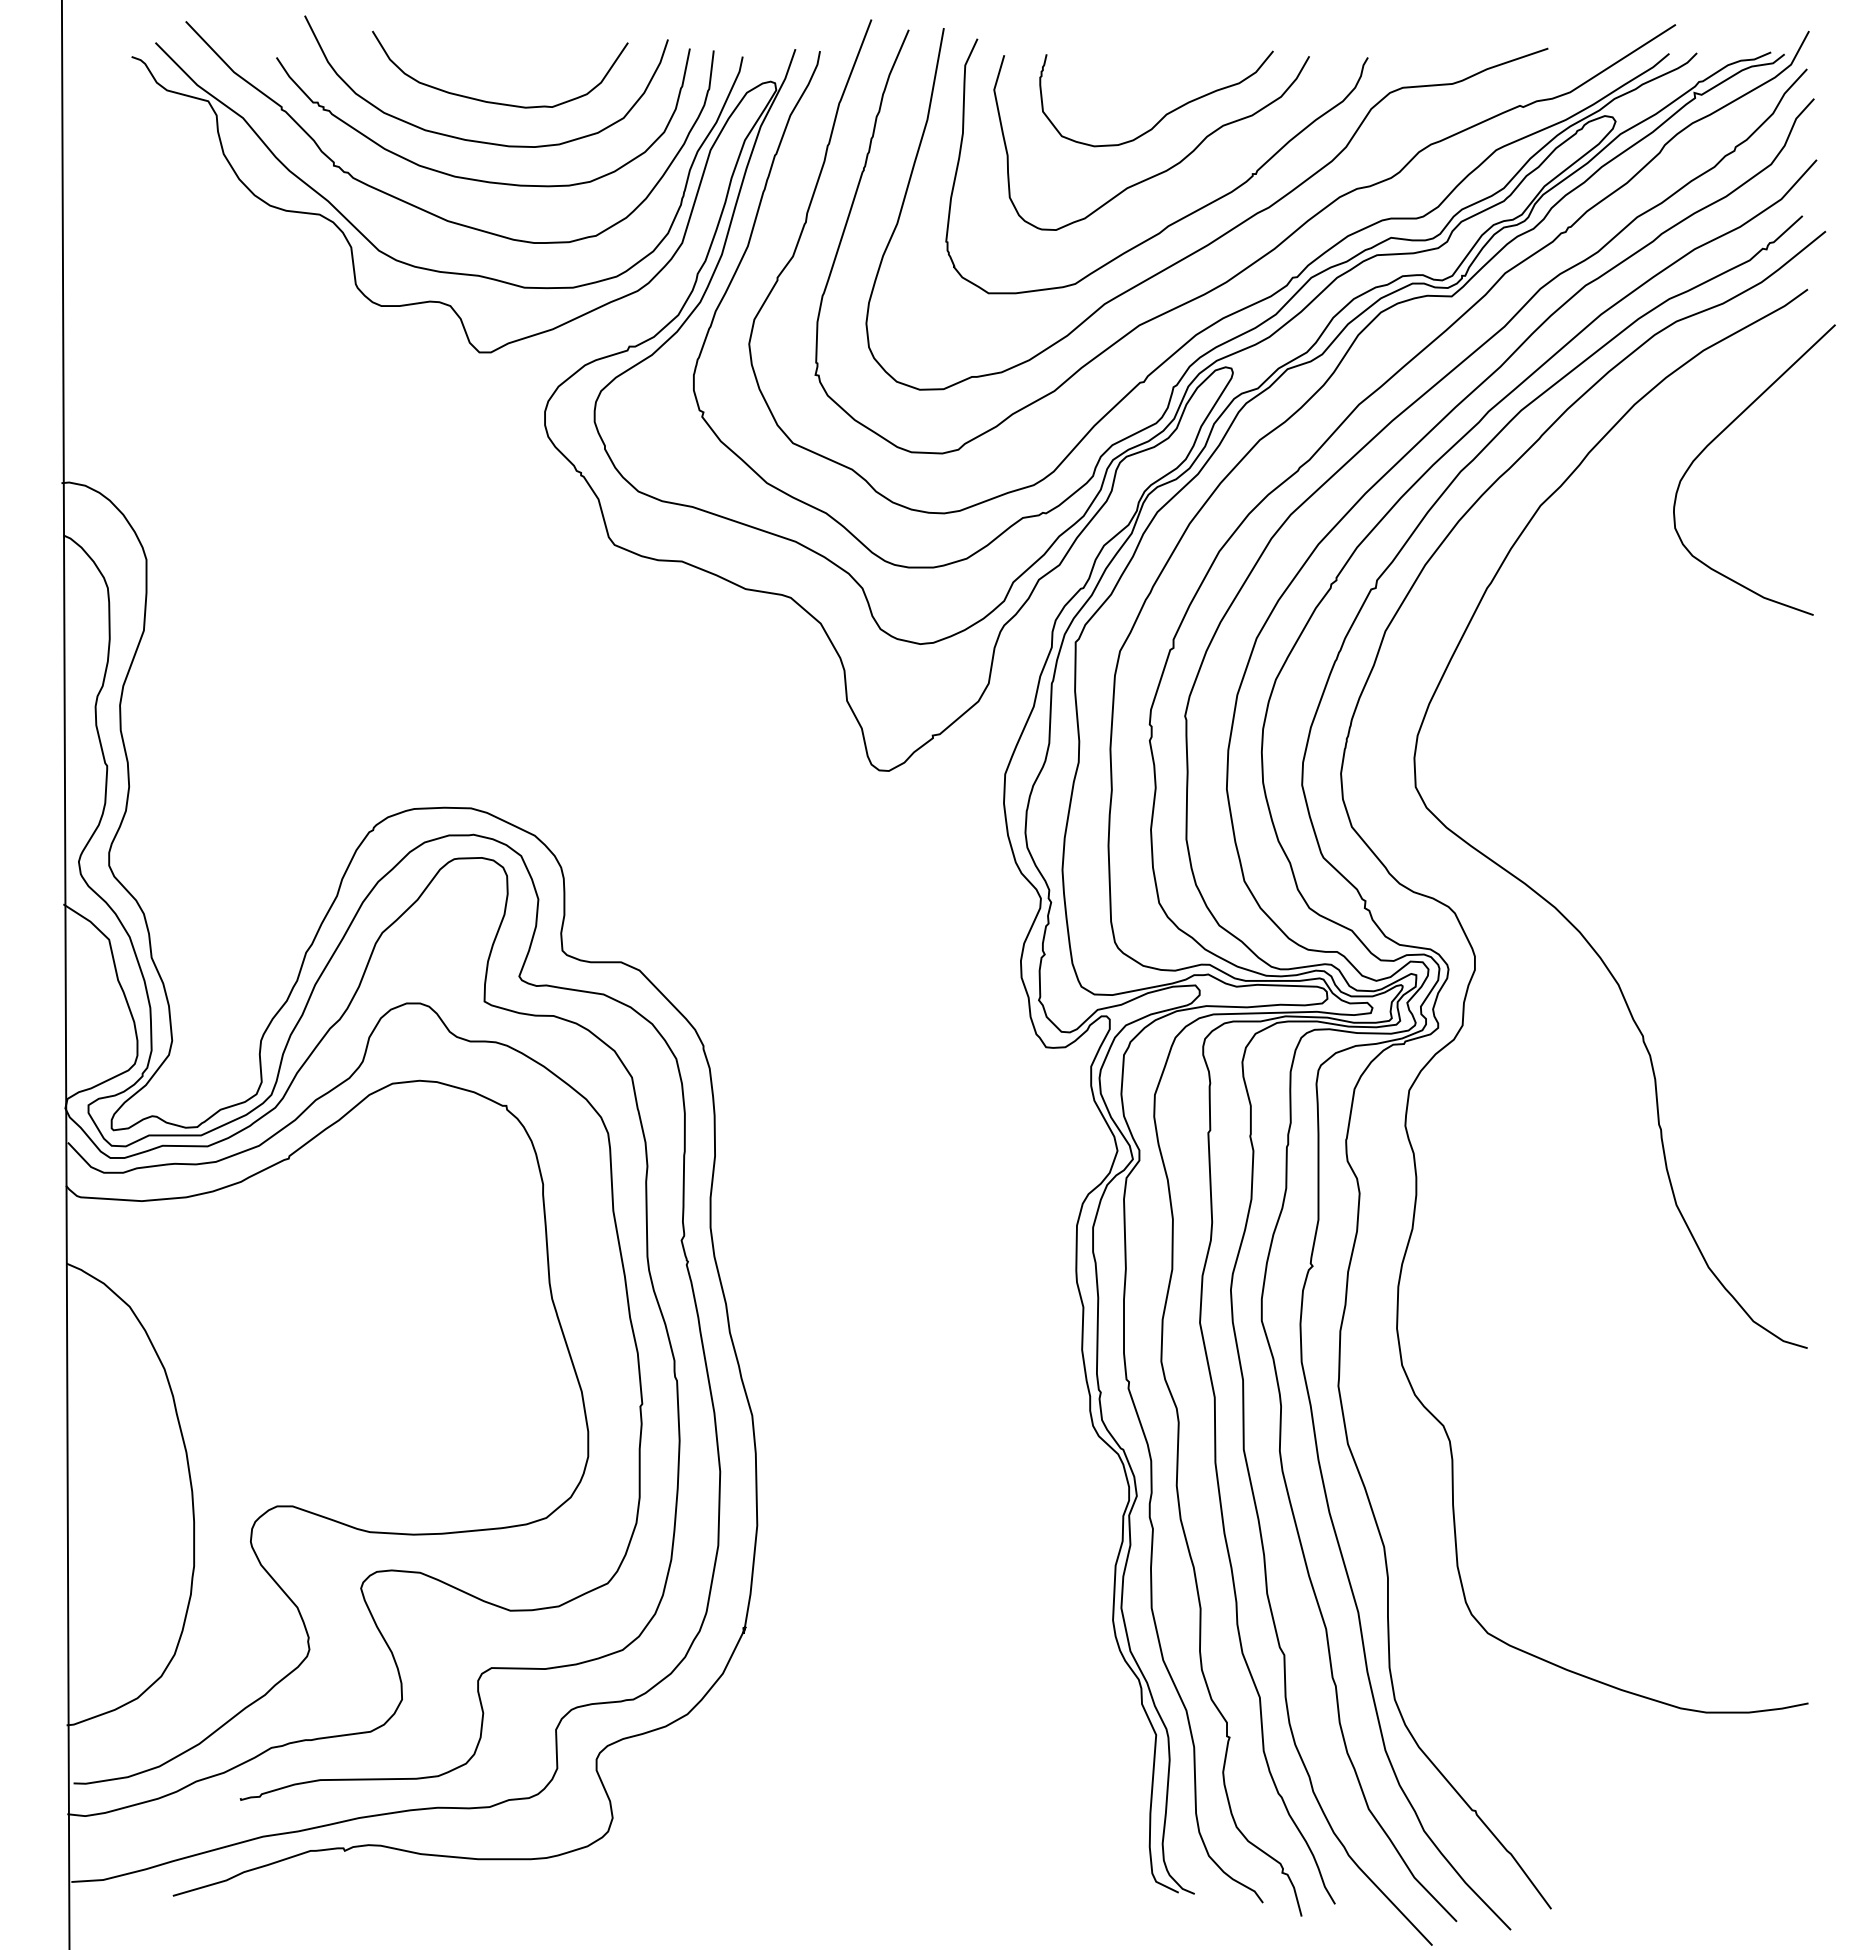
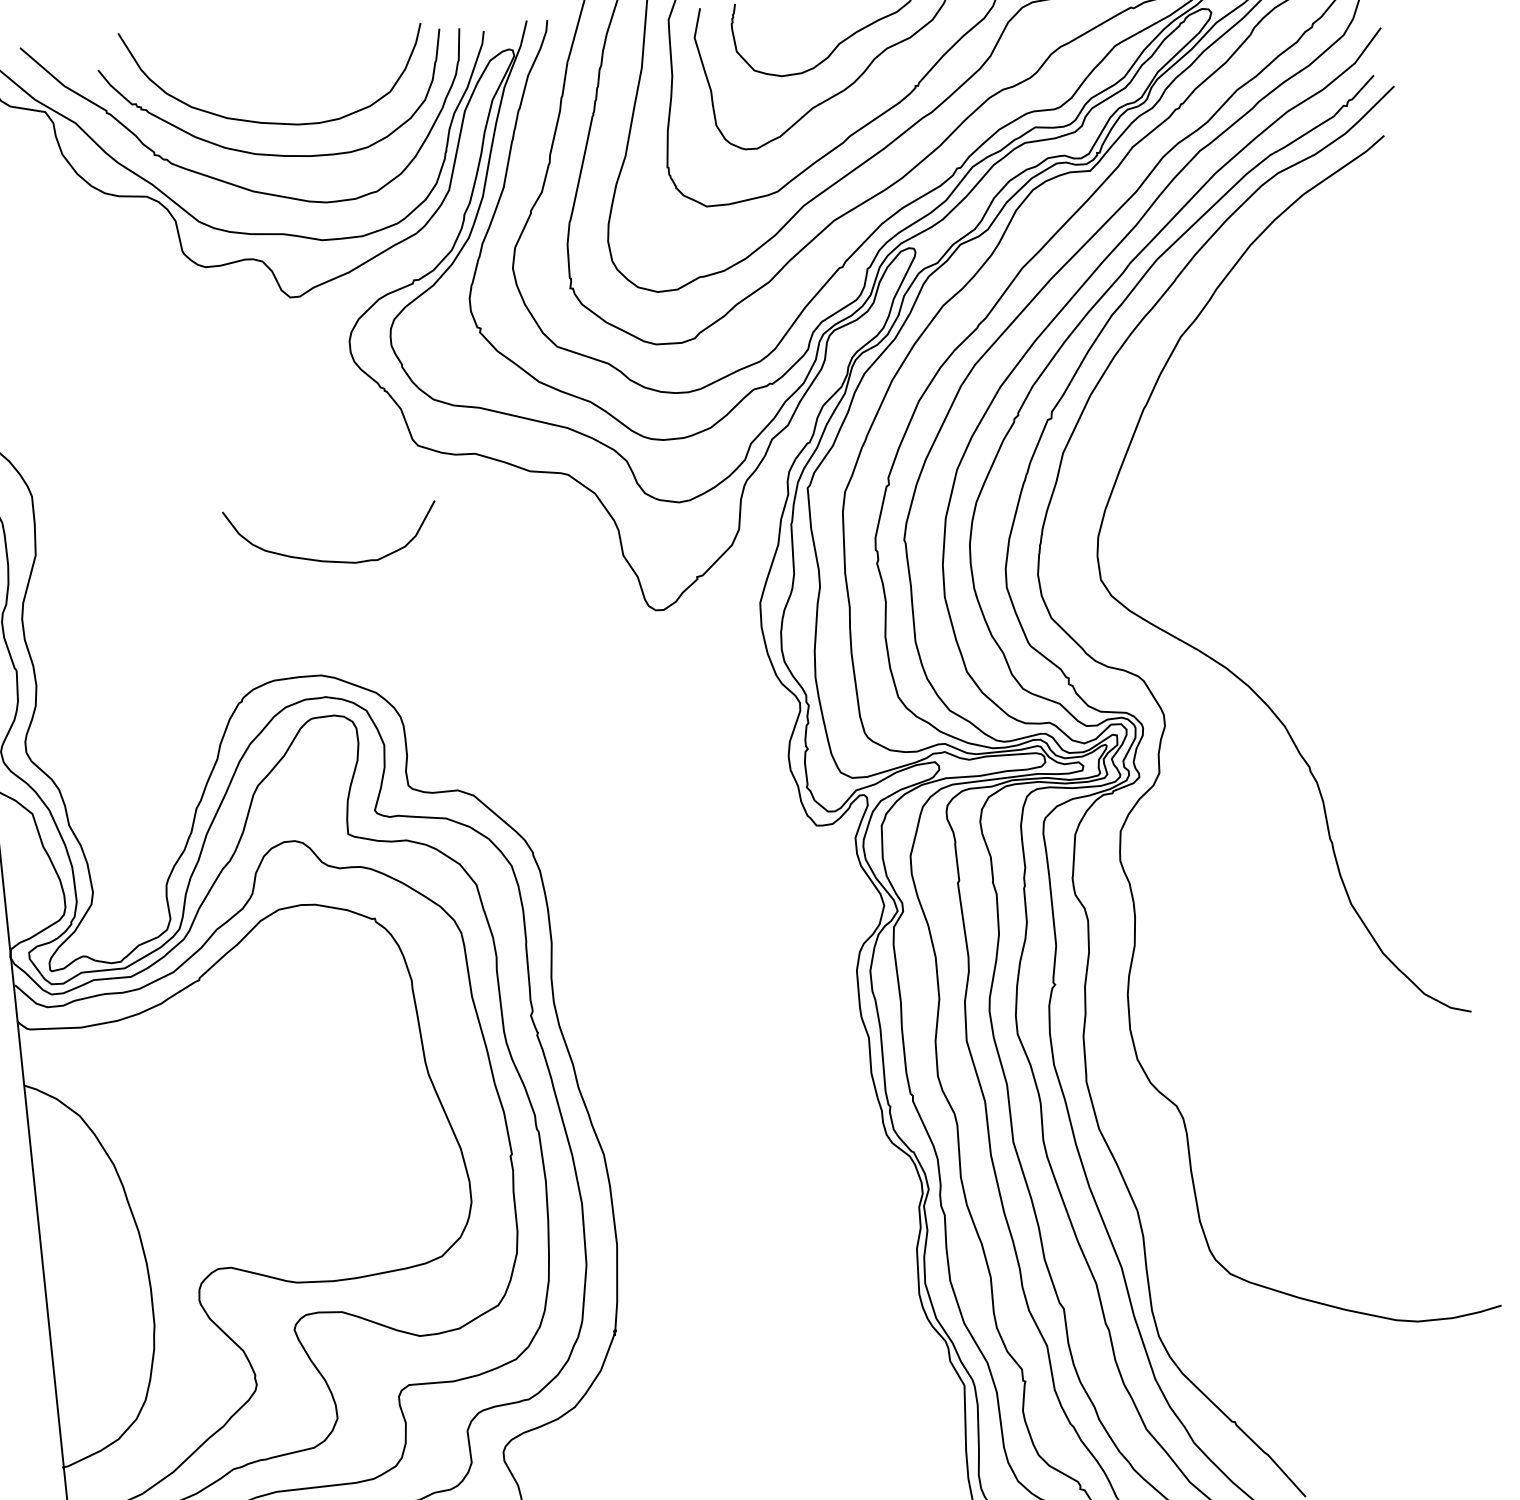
curve: (498, 102) -> (332, 560), moved
curve: (1725, 430) -> (1327, 259), removed

